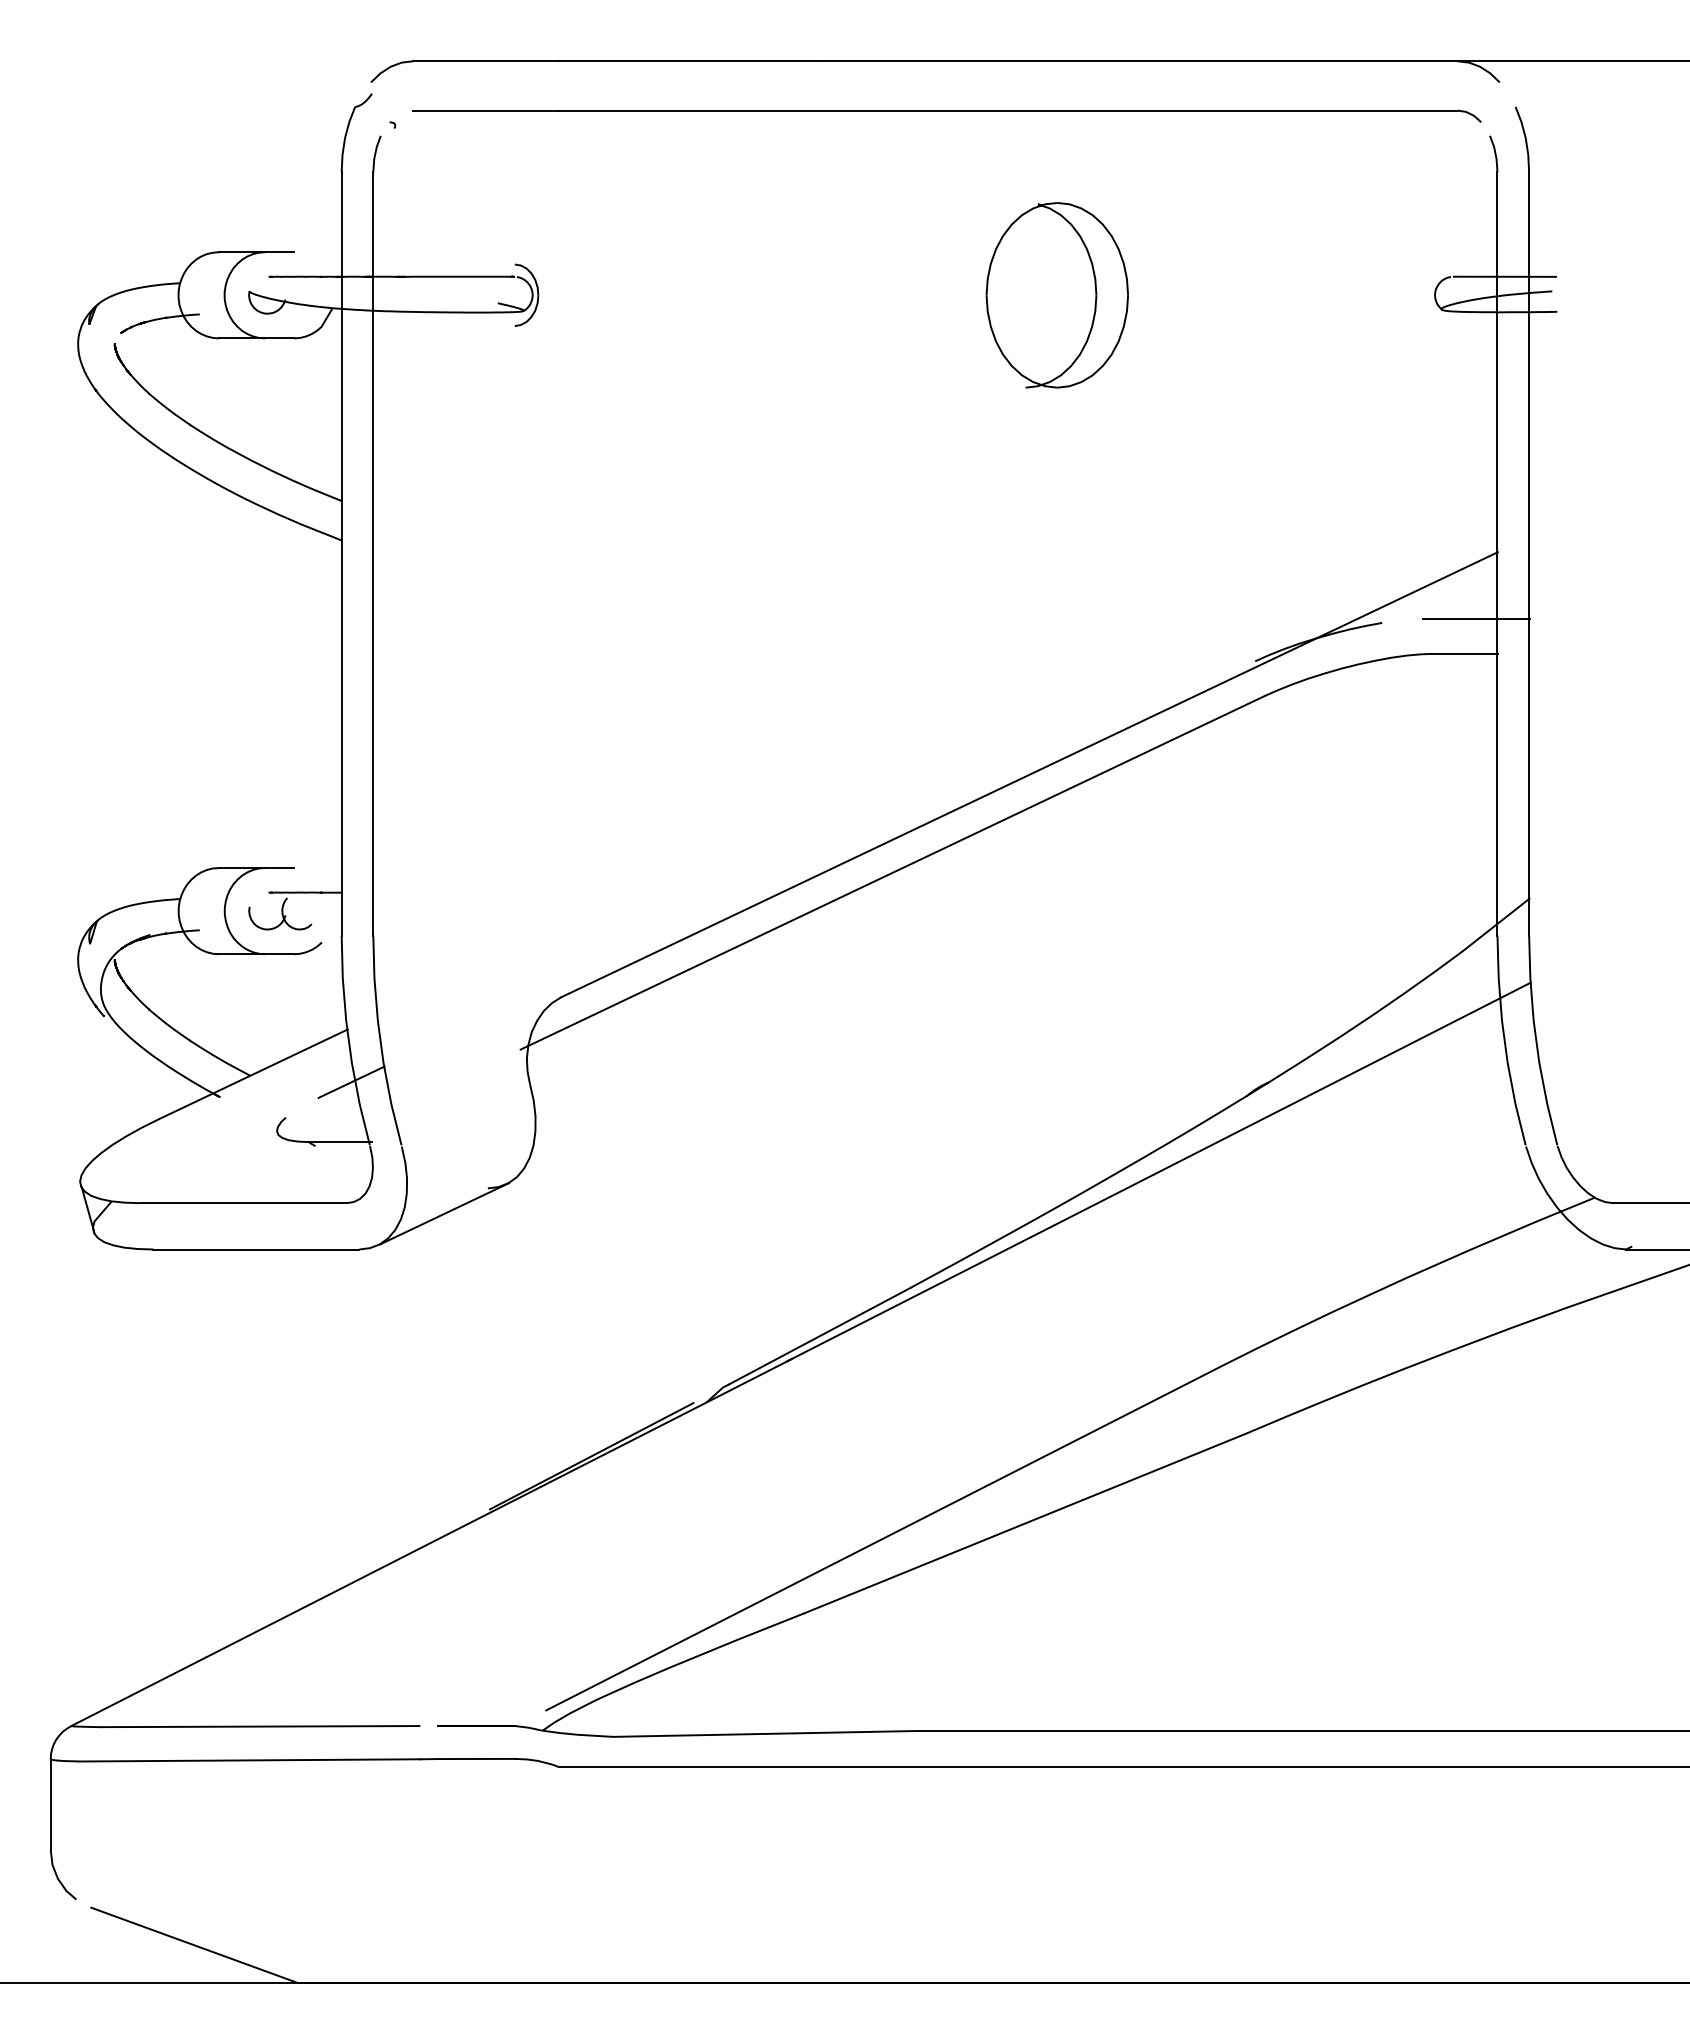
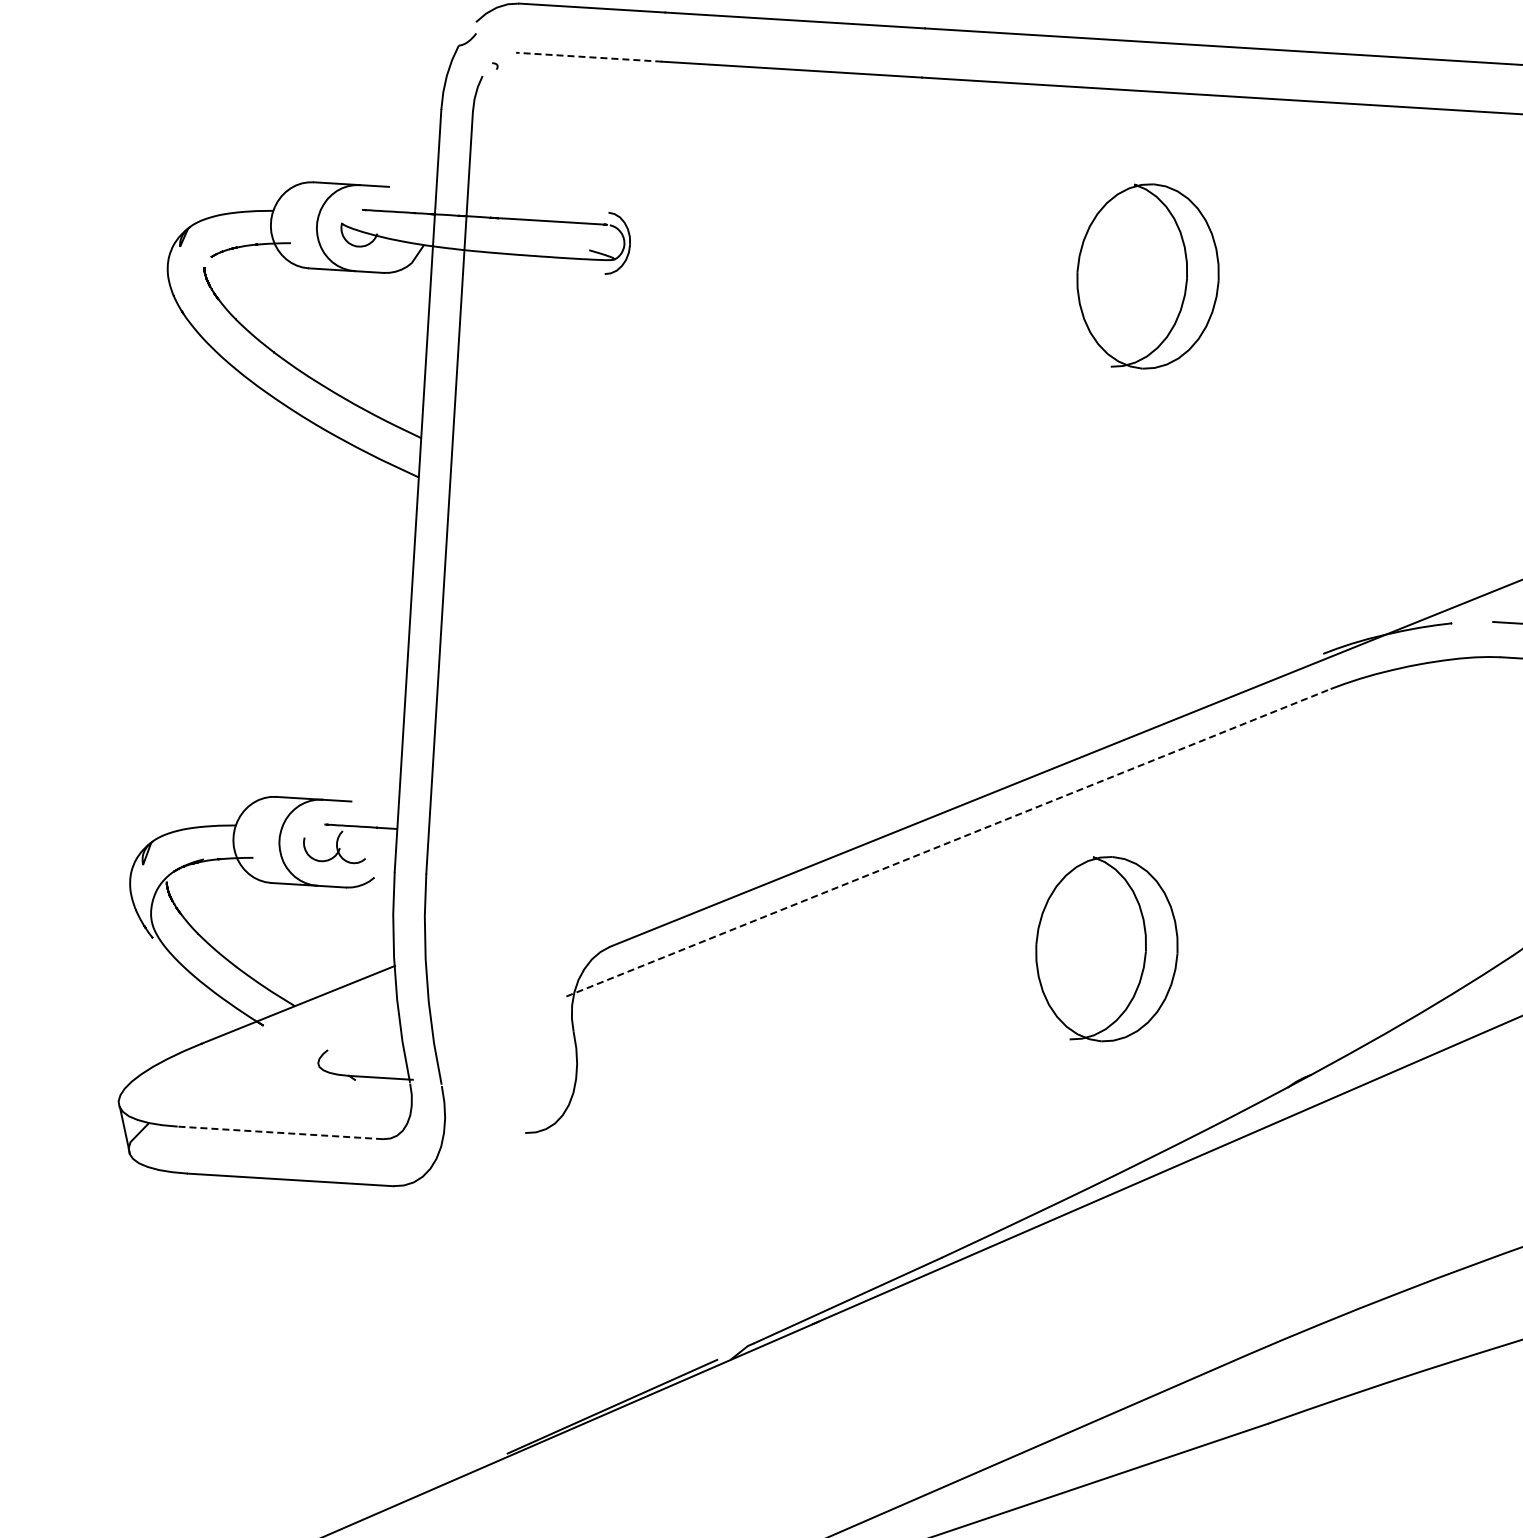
line: (485, 110) -> (588, 57), solid -> dashed
line: (892, 872) -> (948, 842), solid -> dashed
part: (1056, 969) -> (1106, 949), added
line: (351, 1081) -> (395, 1018), removed
line: (243, 1203) -> (280, 1133), solid -> dashed
line: (444, 1213) -> (480, 1155), removed

